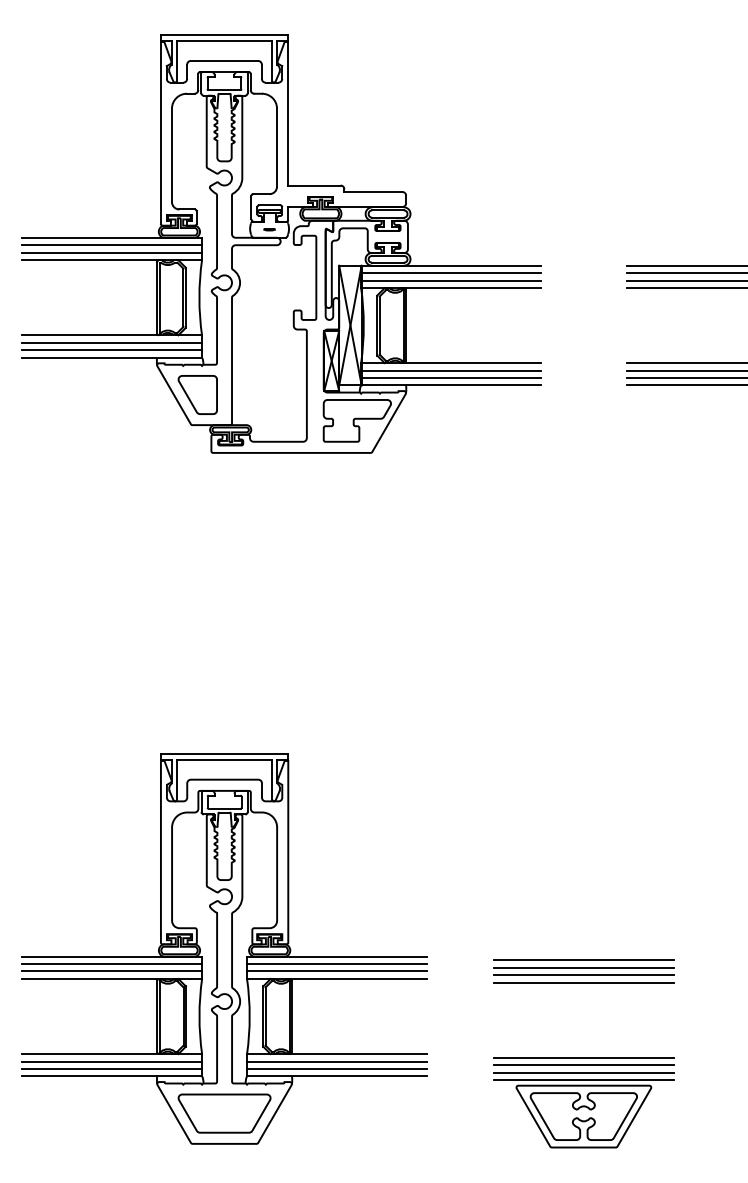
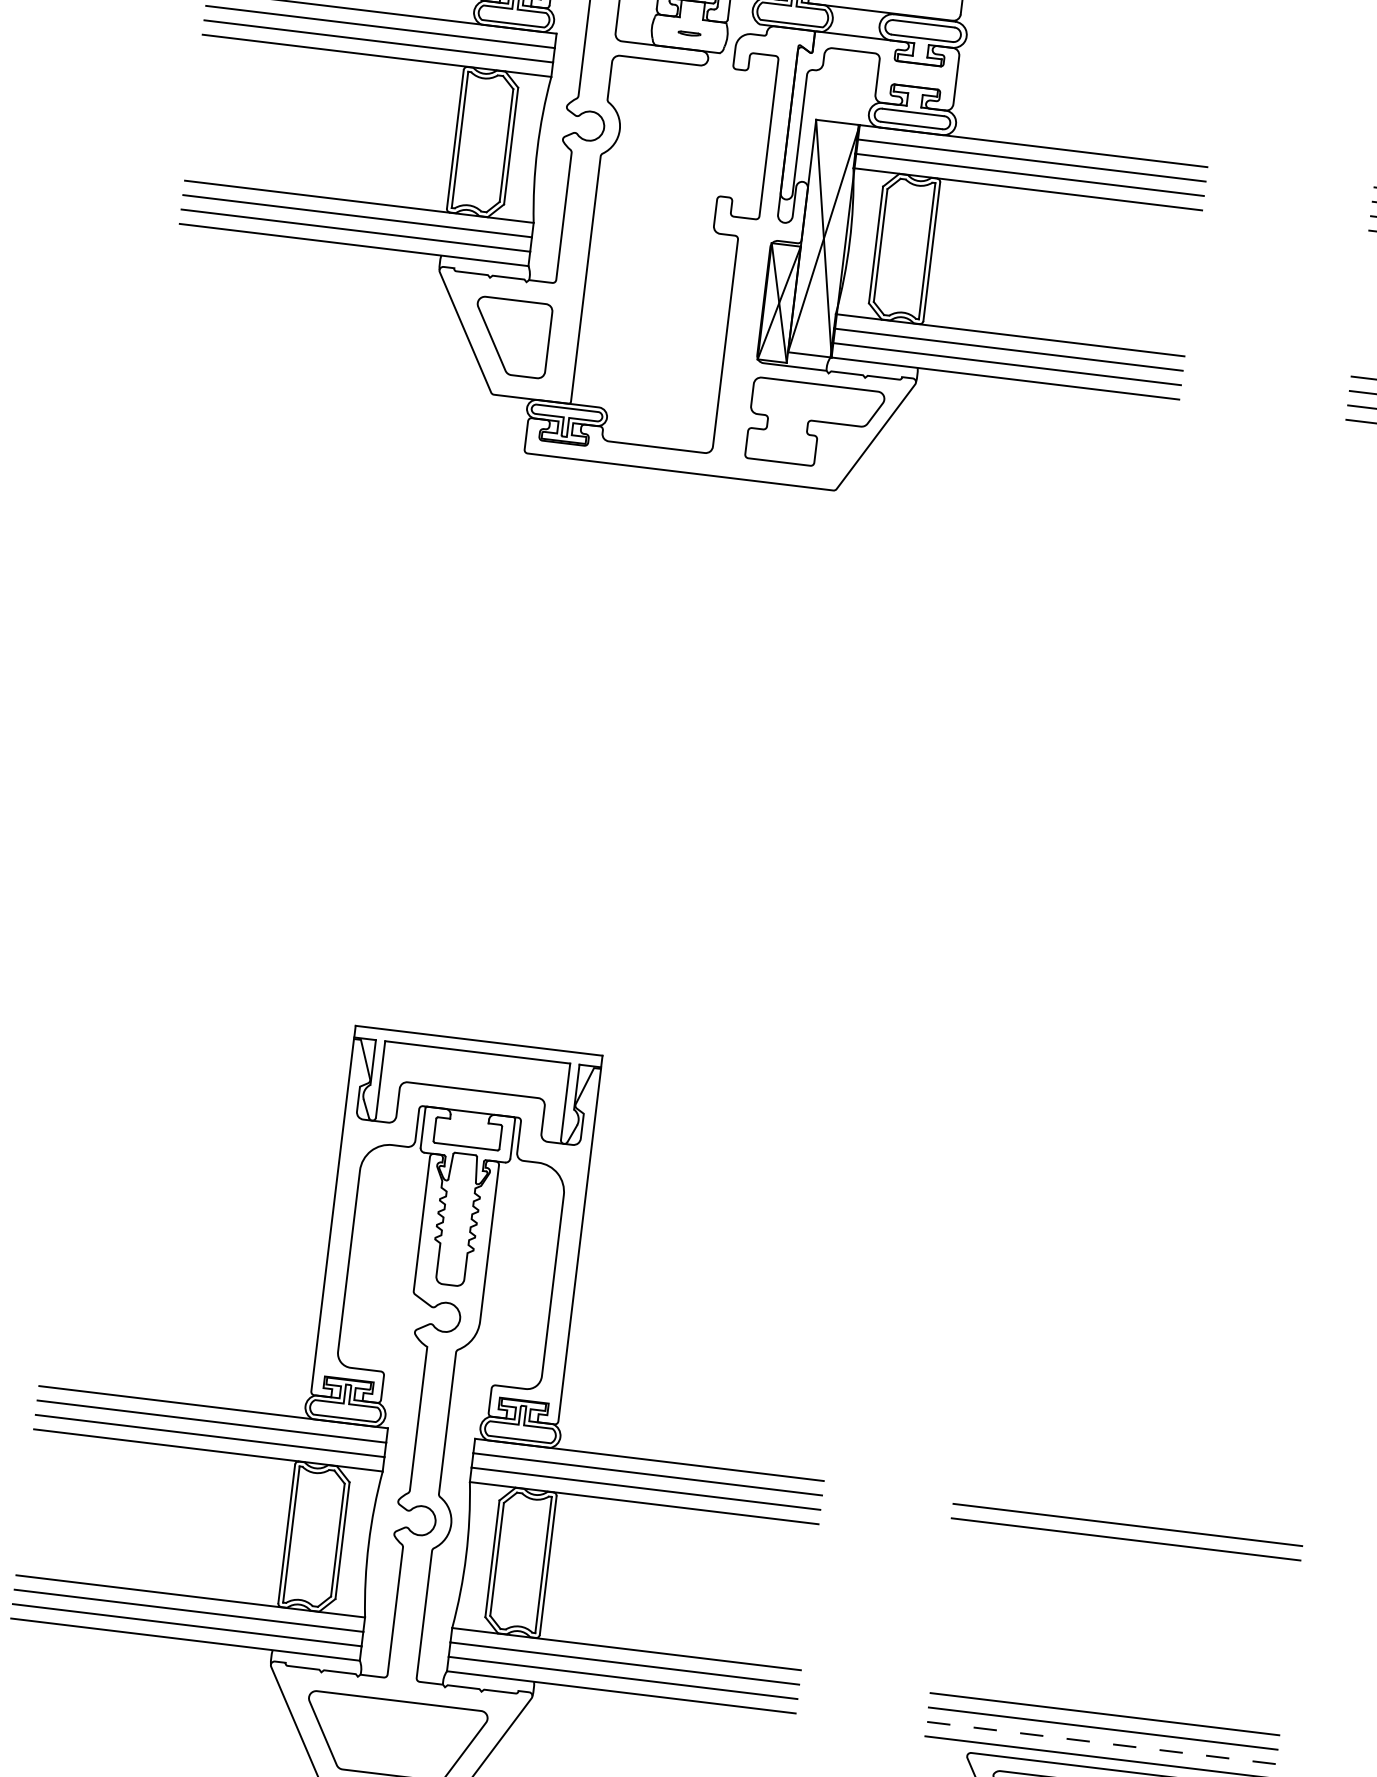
line: (583, 975) -> (1123, 1554), removed
line: (583, 982) -> (1121, 1568), removed
line: (583, 1072) -> (1100, 1742), solid -> dashed

